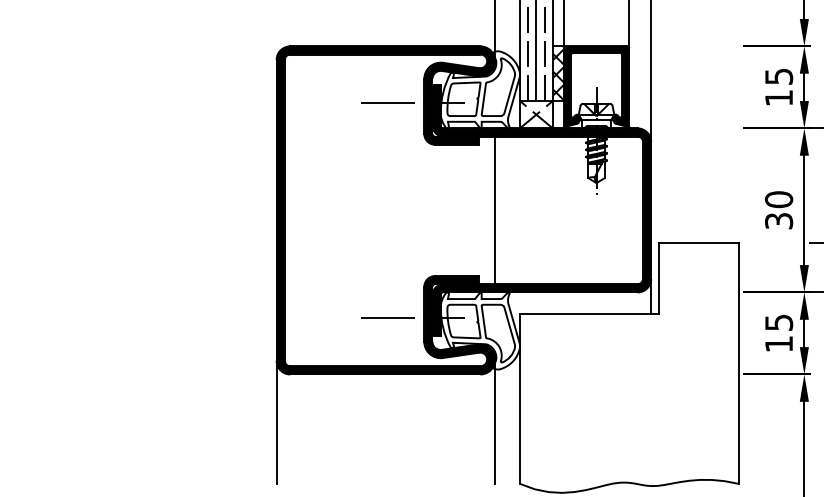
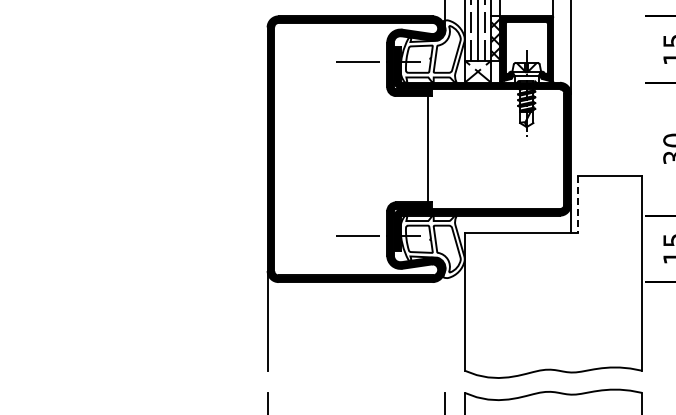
line: (495, 210) -> (427, 149), moved
line: (659, 278) -> (577, 204), solid -> dashed
line: (495, 421) -> (444, 320), removed

